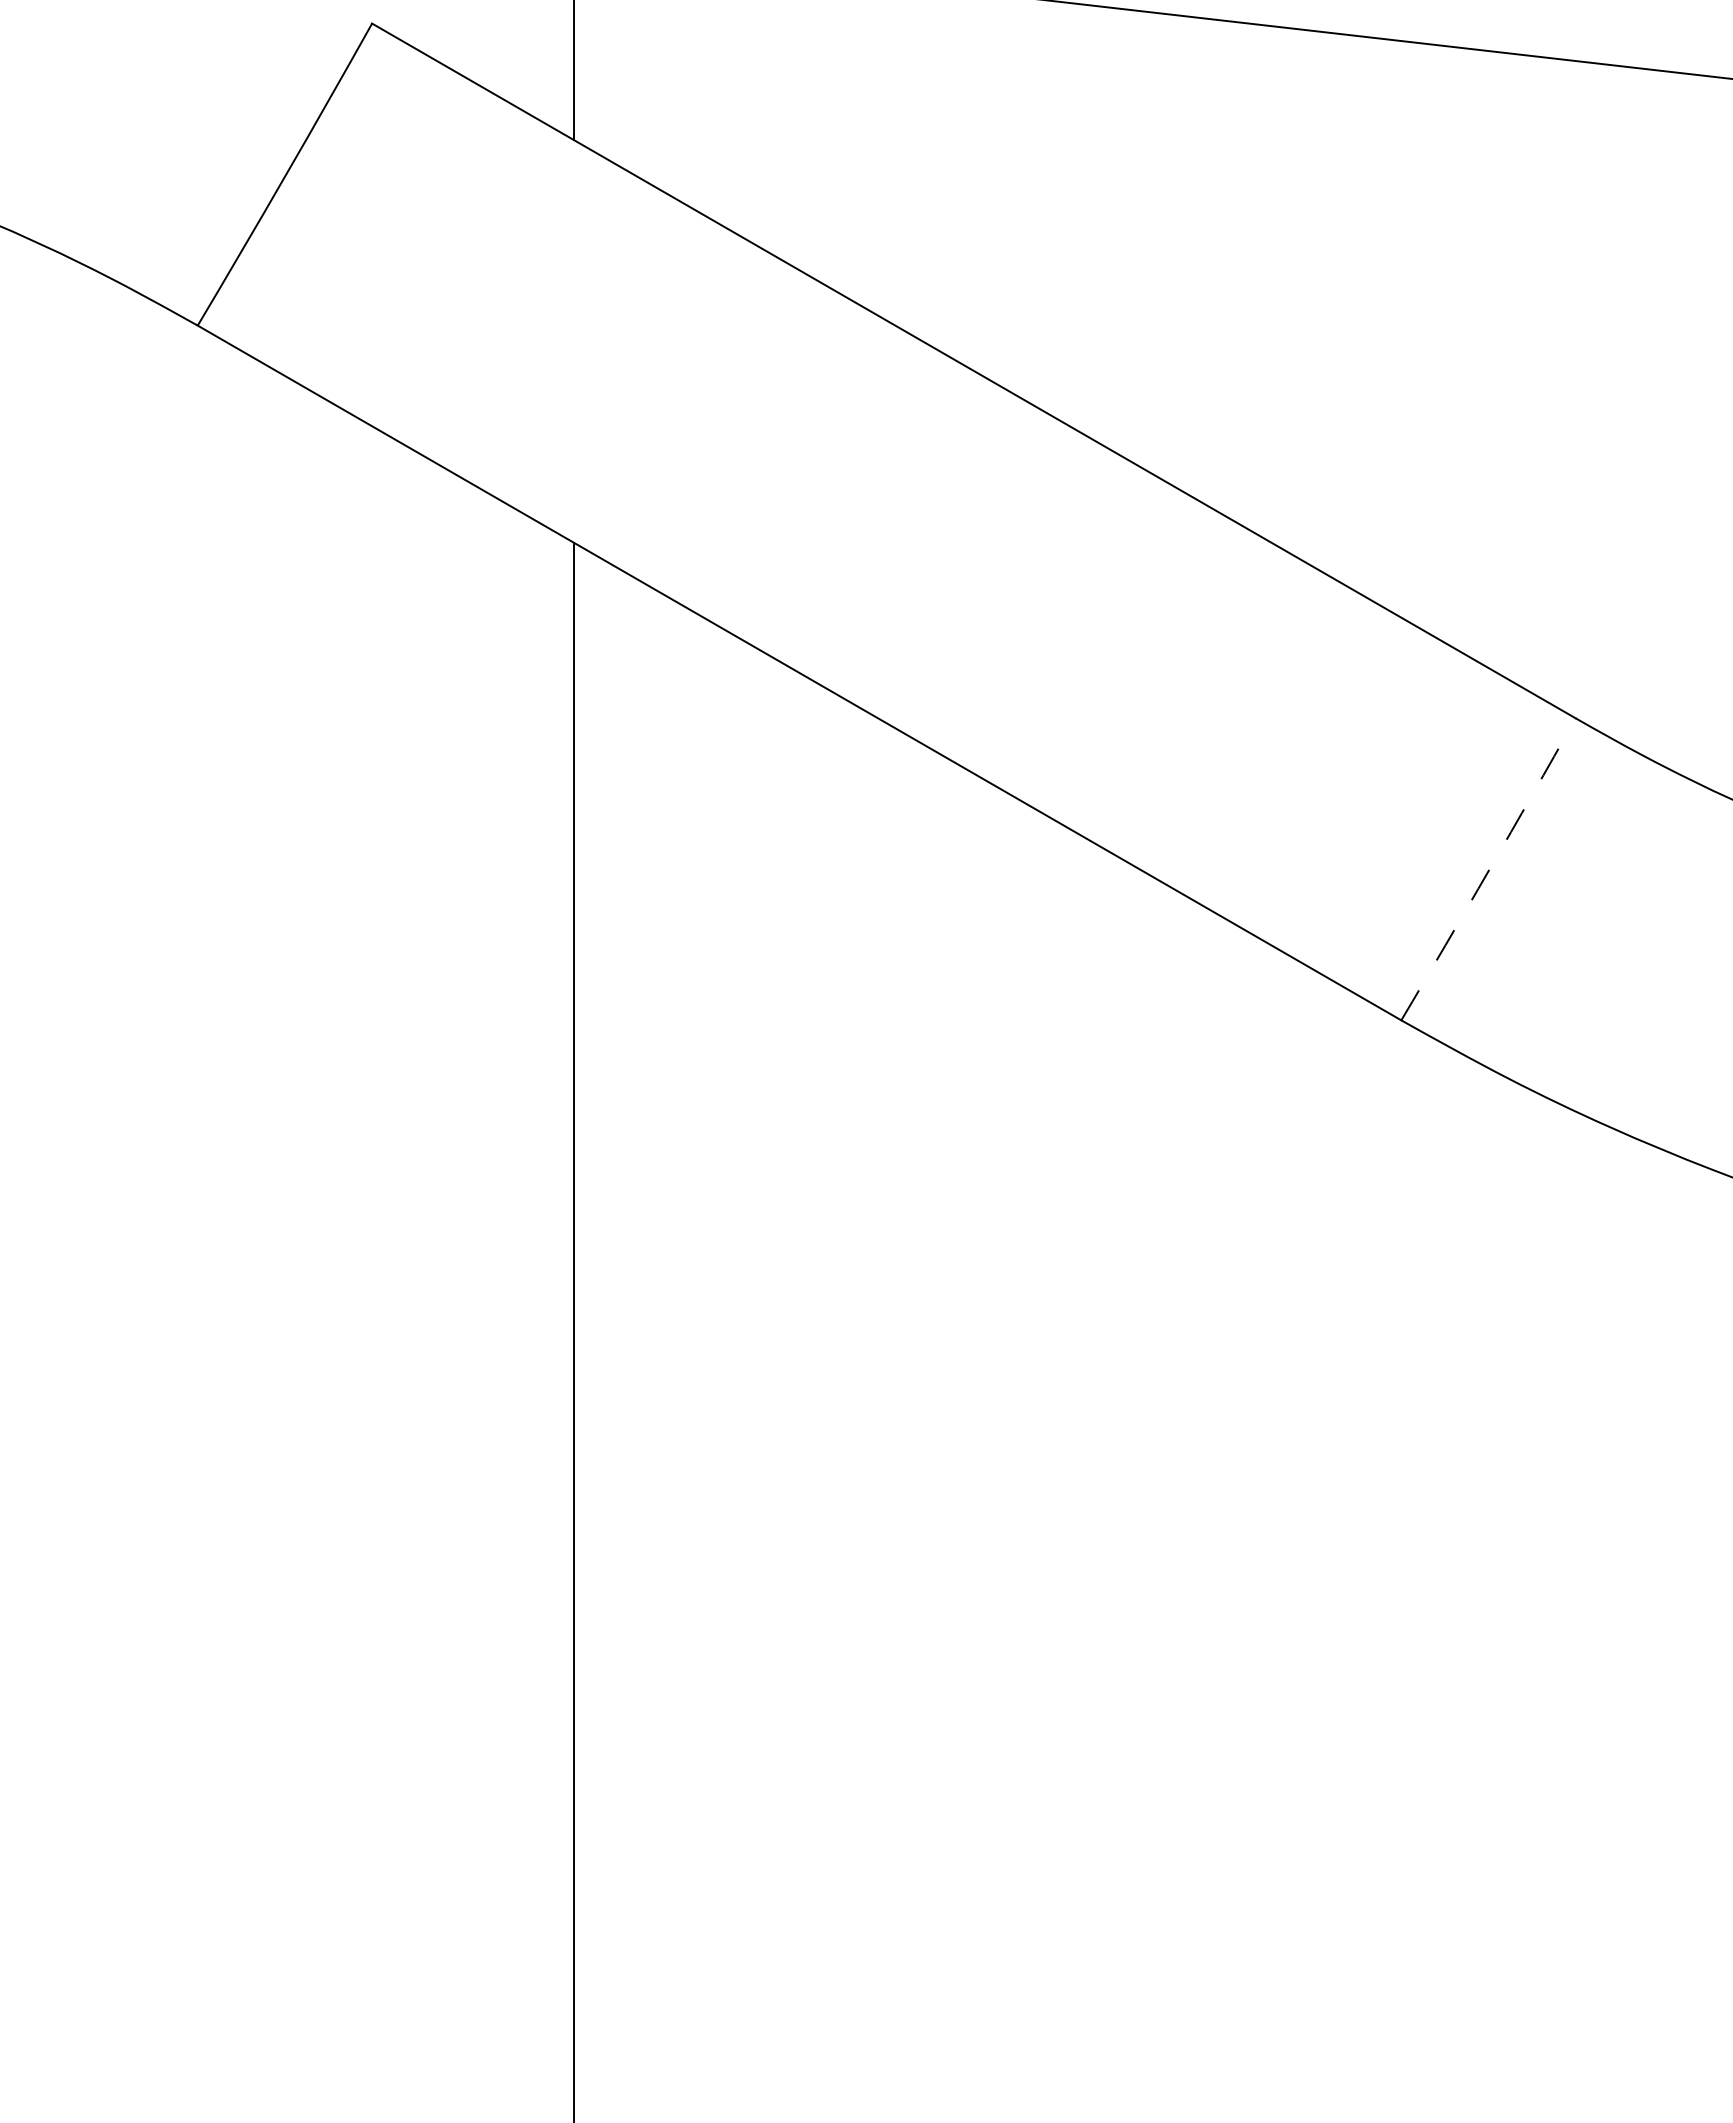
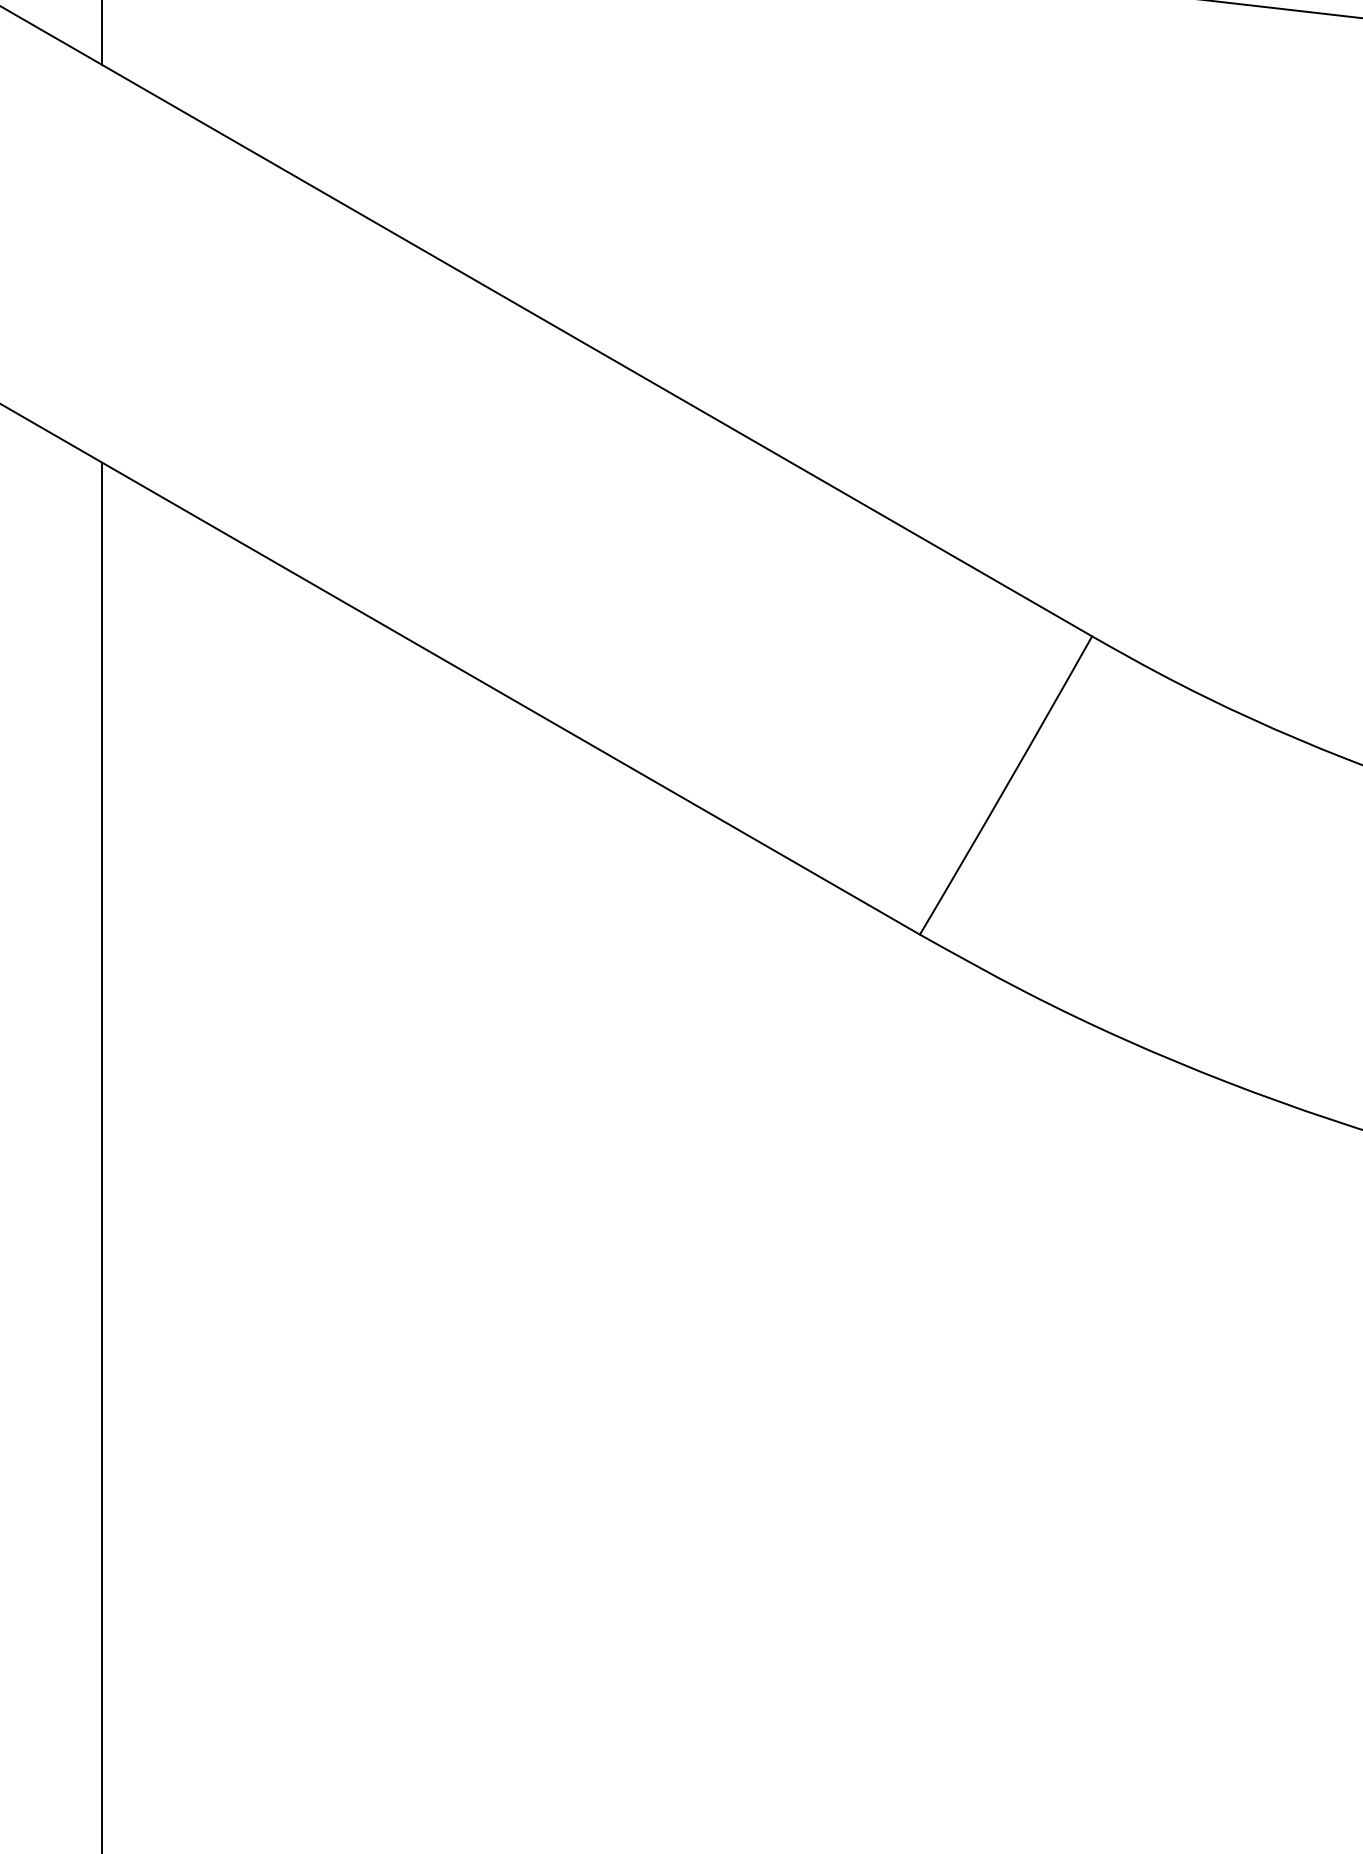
arc: (1489, 869) -> (1006, 785), dashed -> solid

